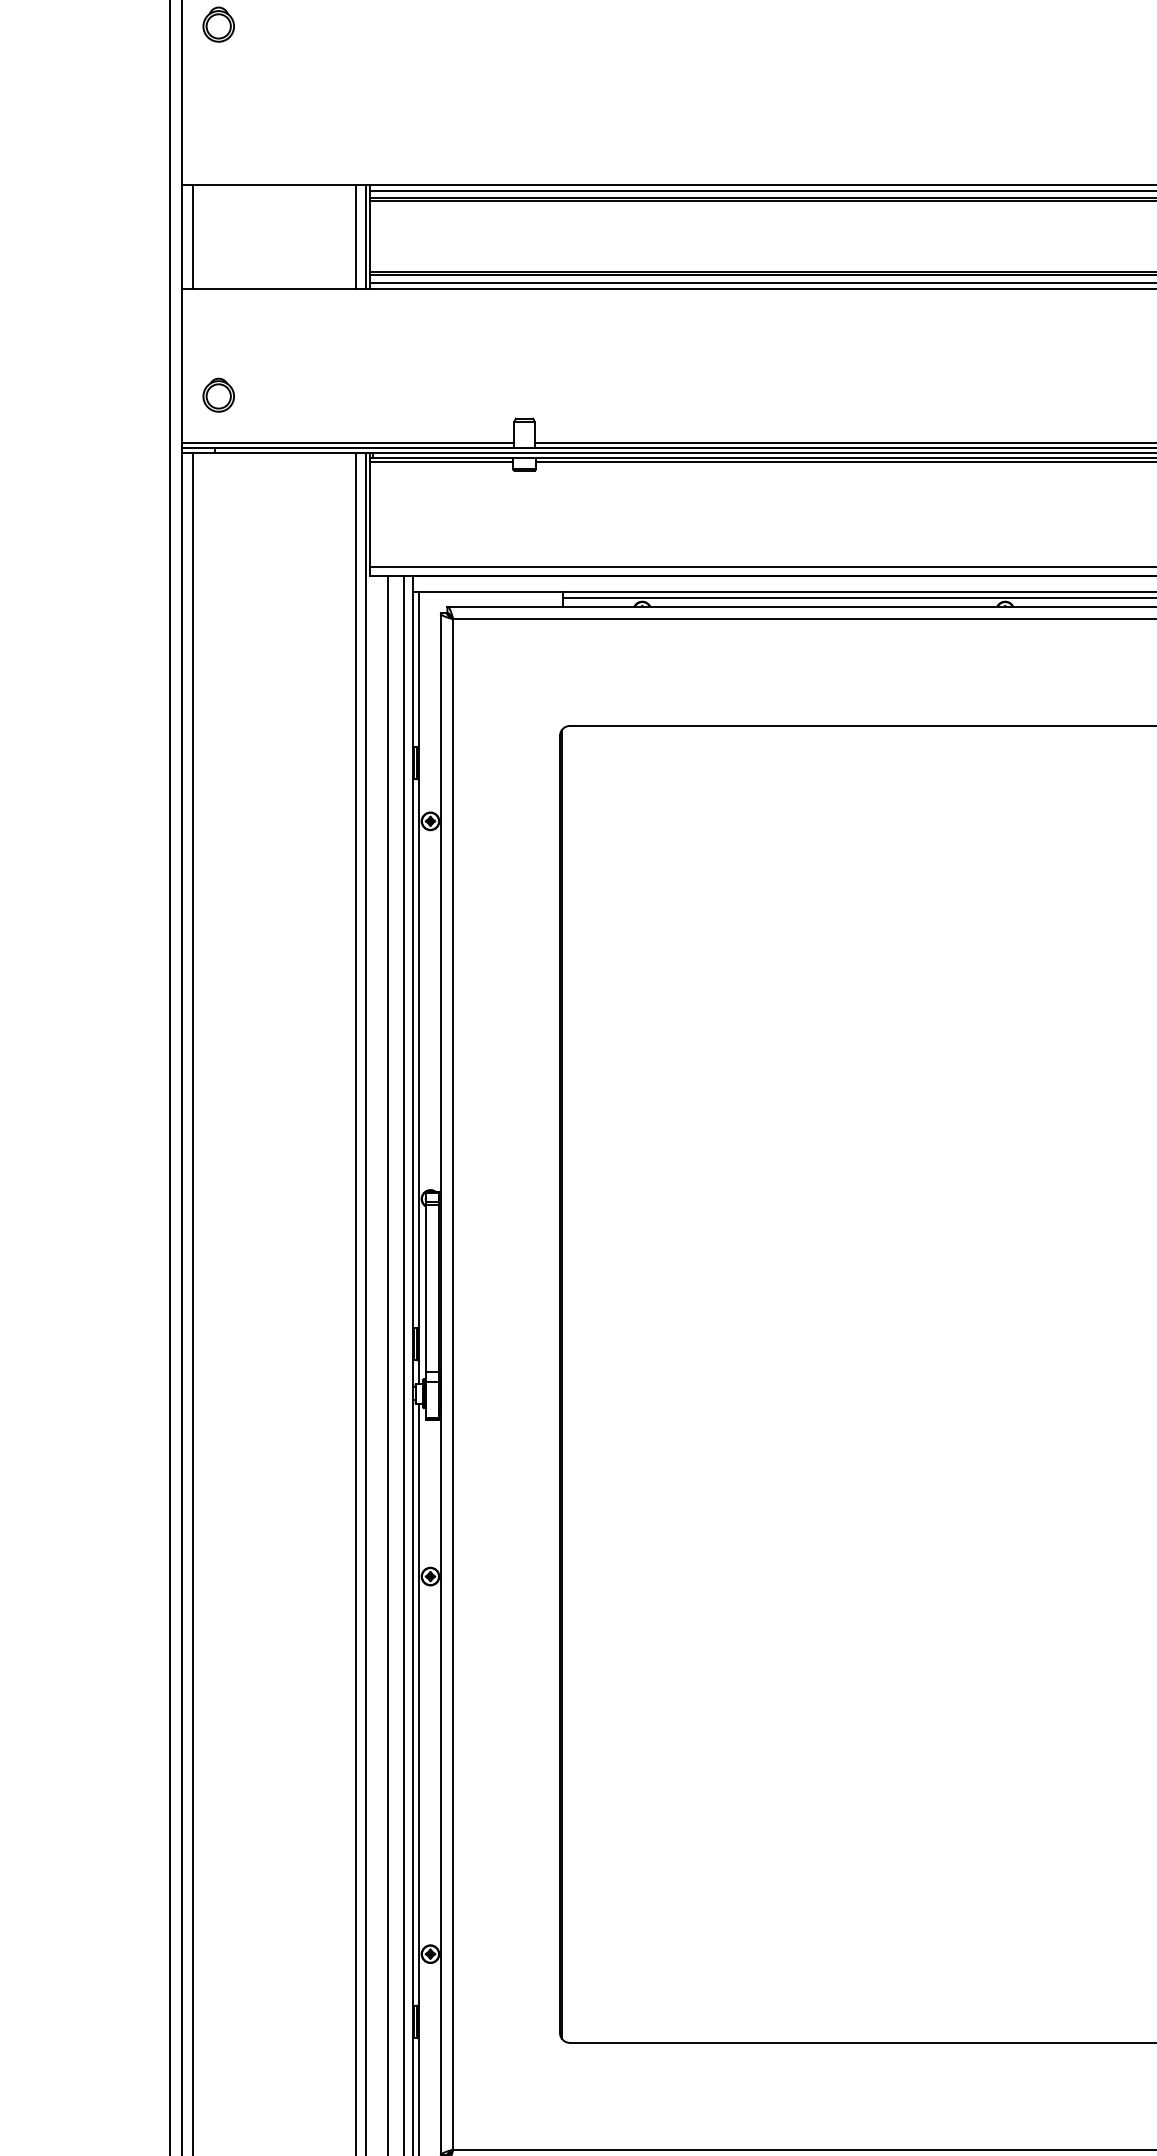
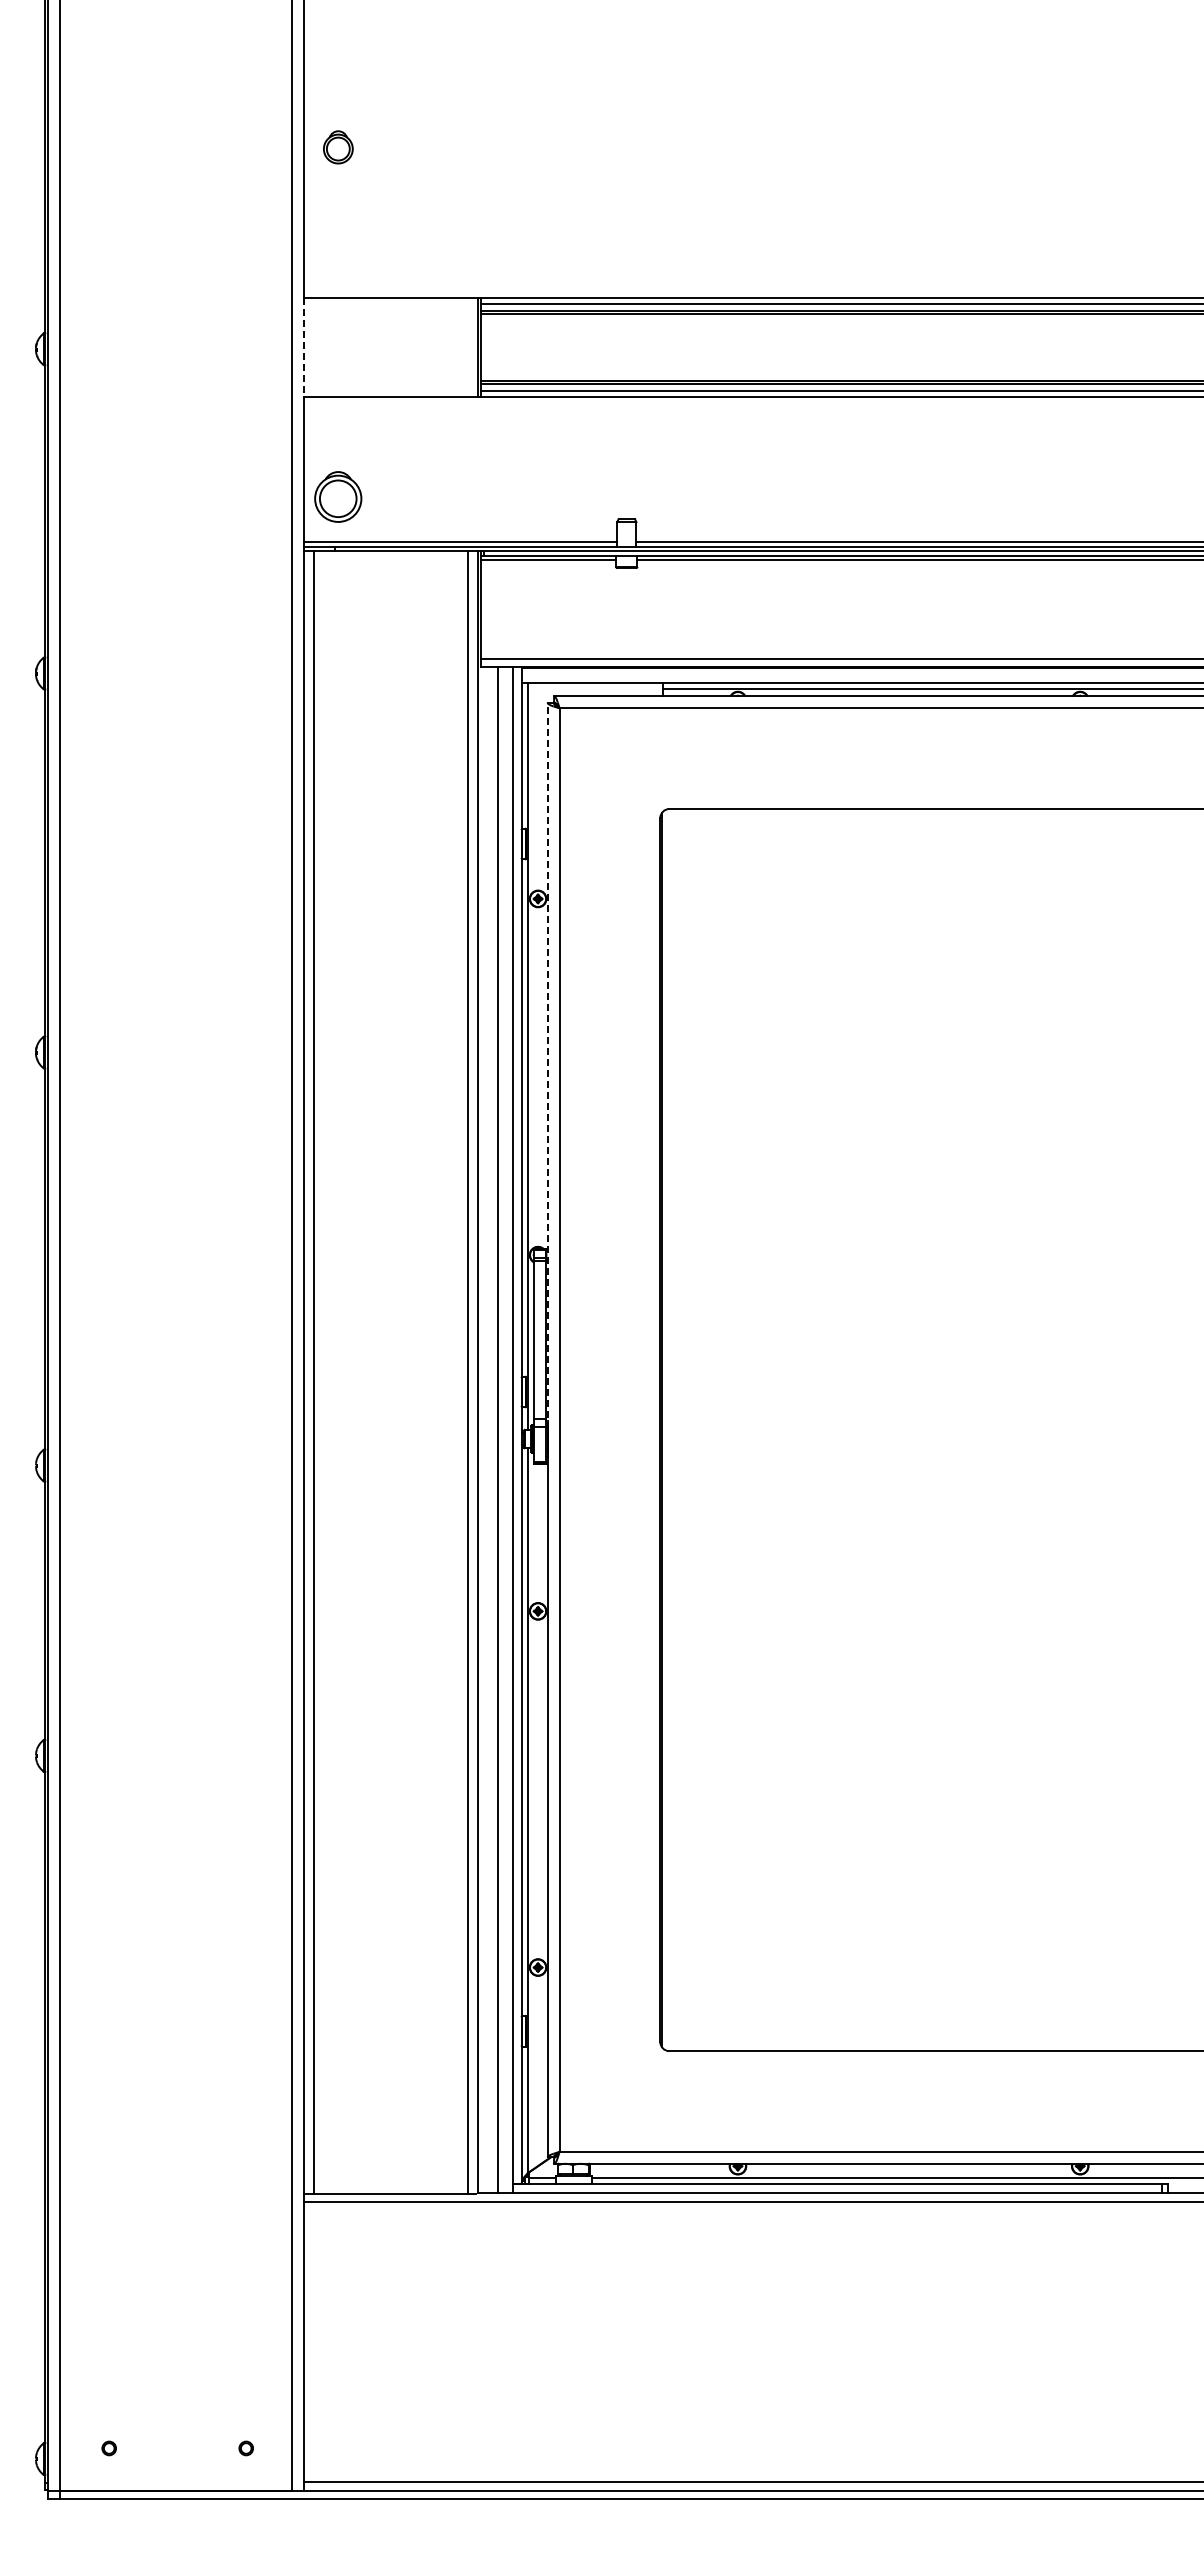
line: (182, 236) -> (304, 347), solid -> dashed
line: (193, 236) -> (314, 347), removed
line: (355, 236) -> (467, 347), removed
part: (218, 394) -> (338, 496), size x1.6
line: (440, 997) -> (547, 1065), solid -> dashed

